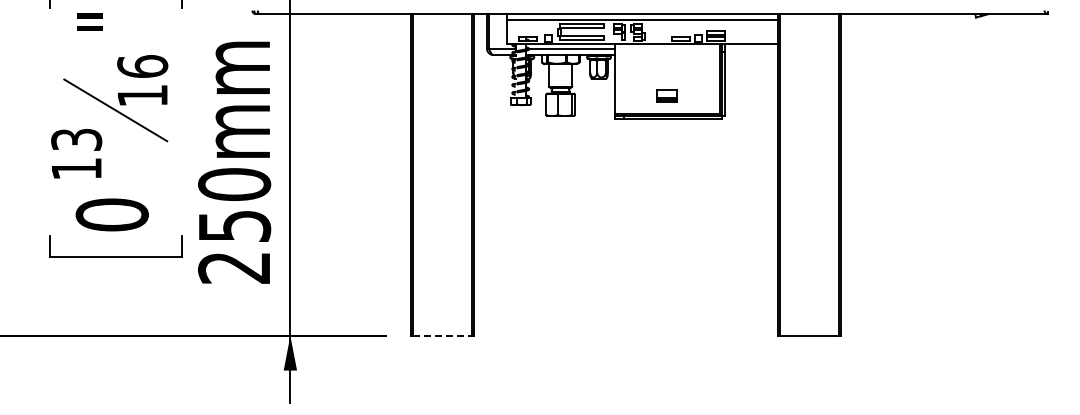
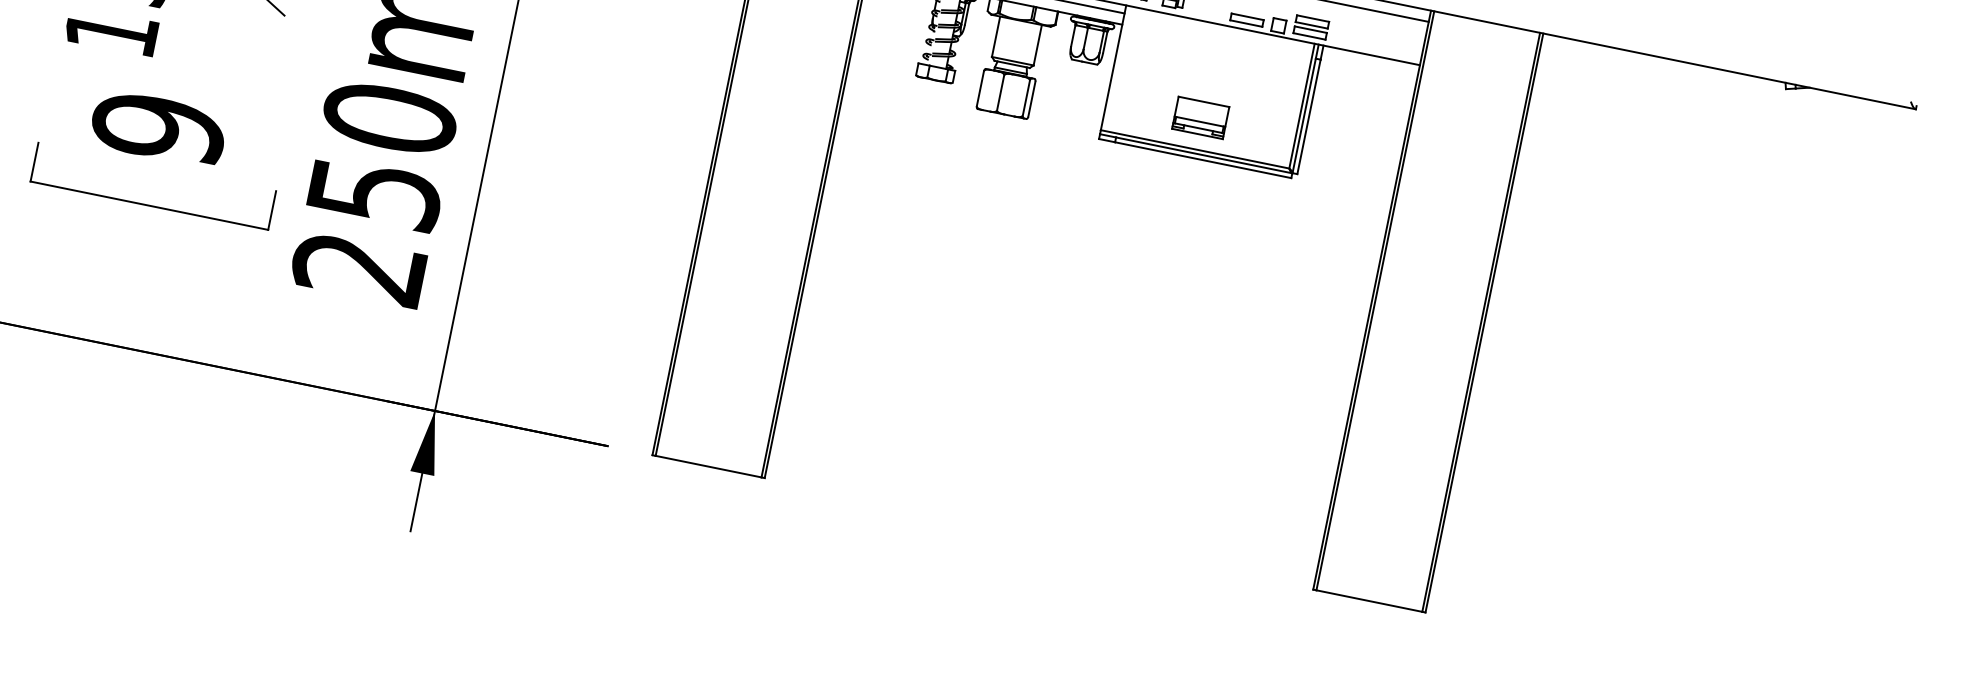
part: (666, 95) -> (1200, 116), size x1.43
text: (111, 214) -> (157, 127), 0 -> 9
line: (442, 335) -> (708, 466), dashed -> solid

